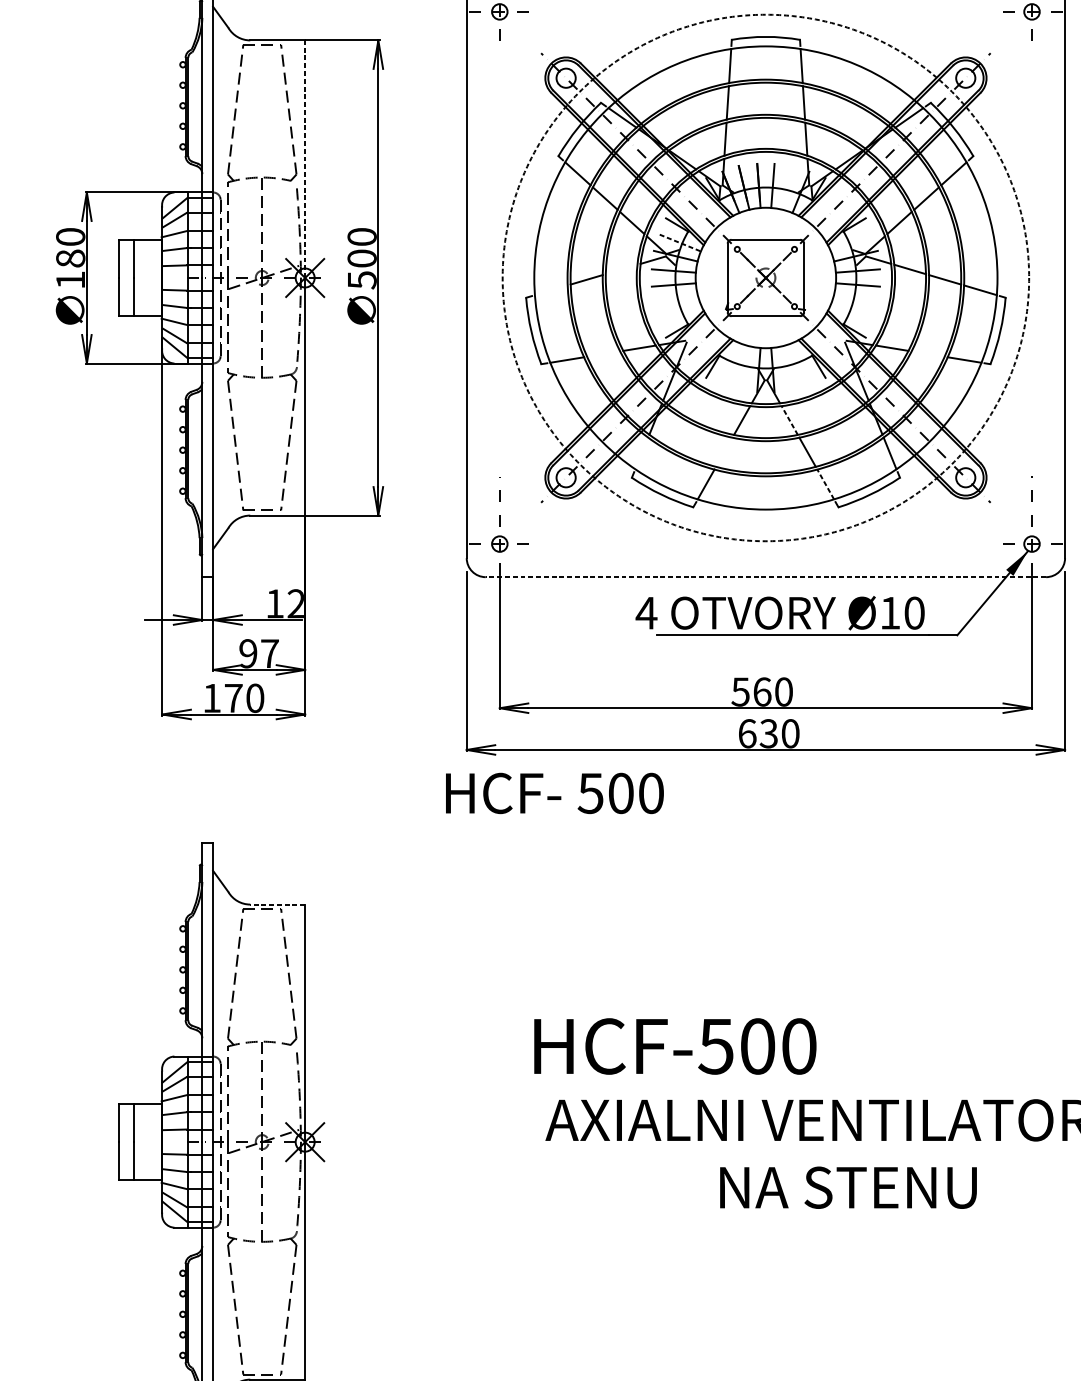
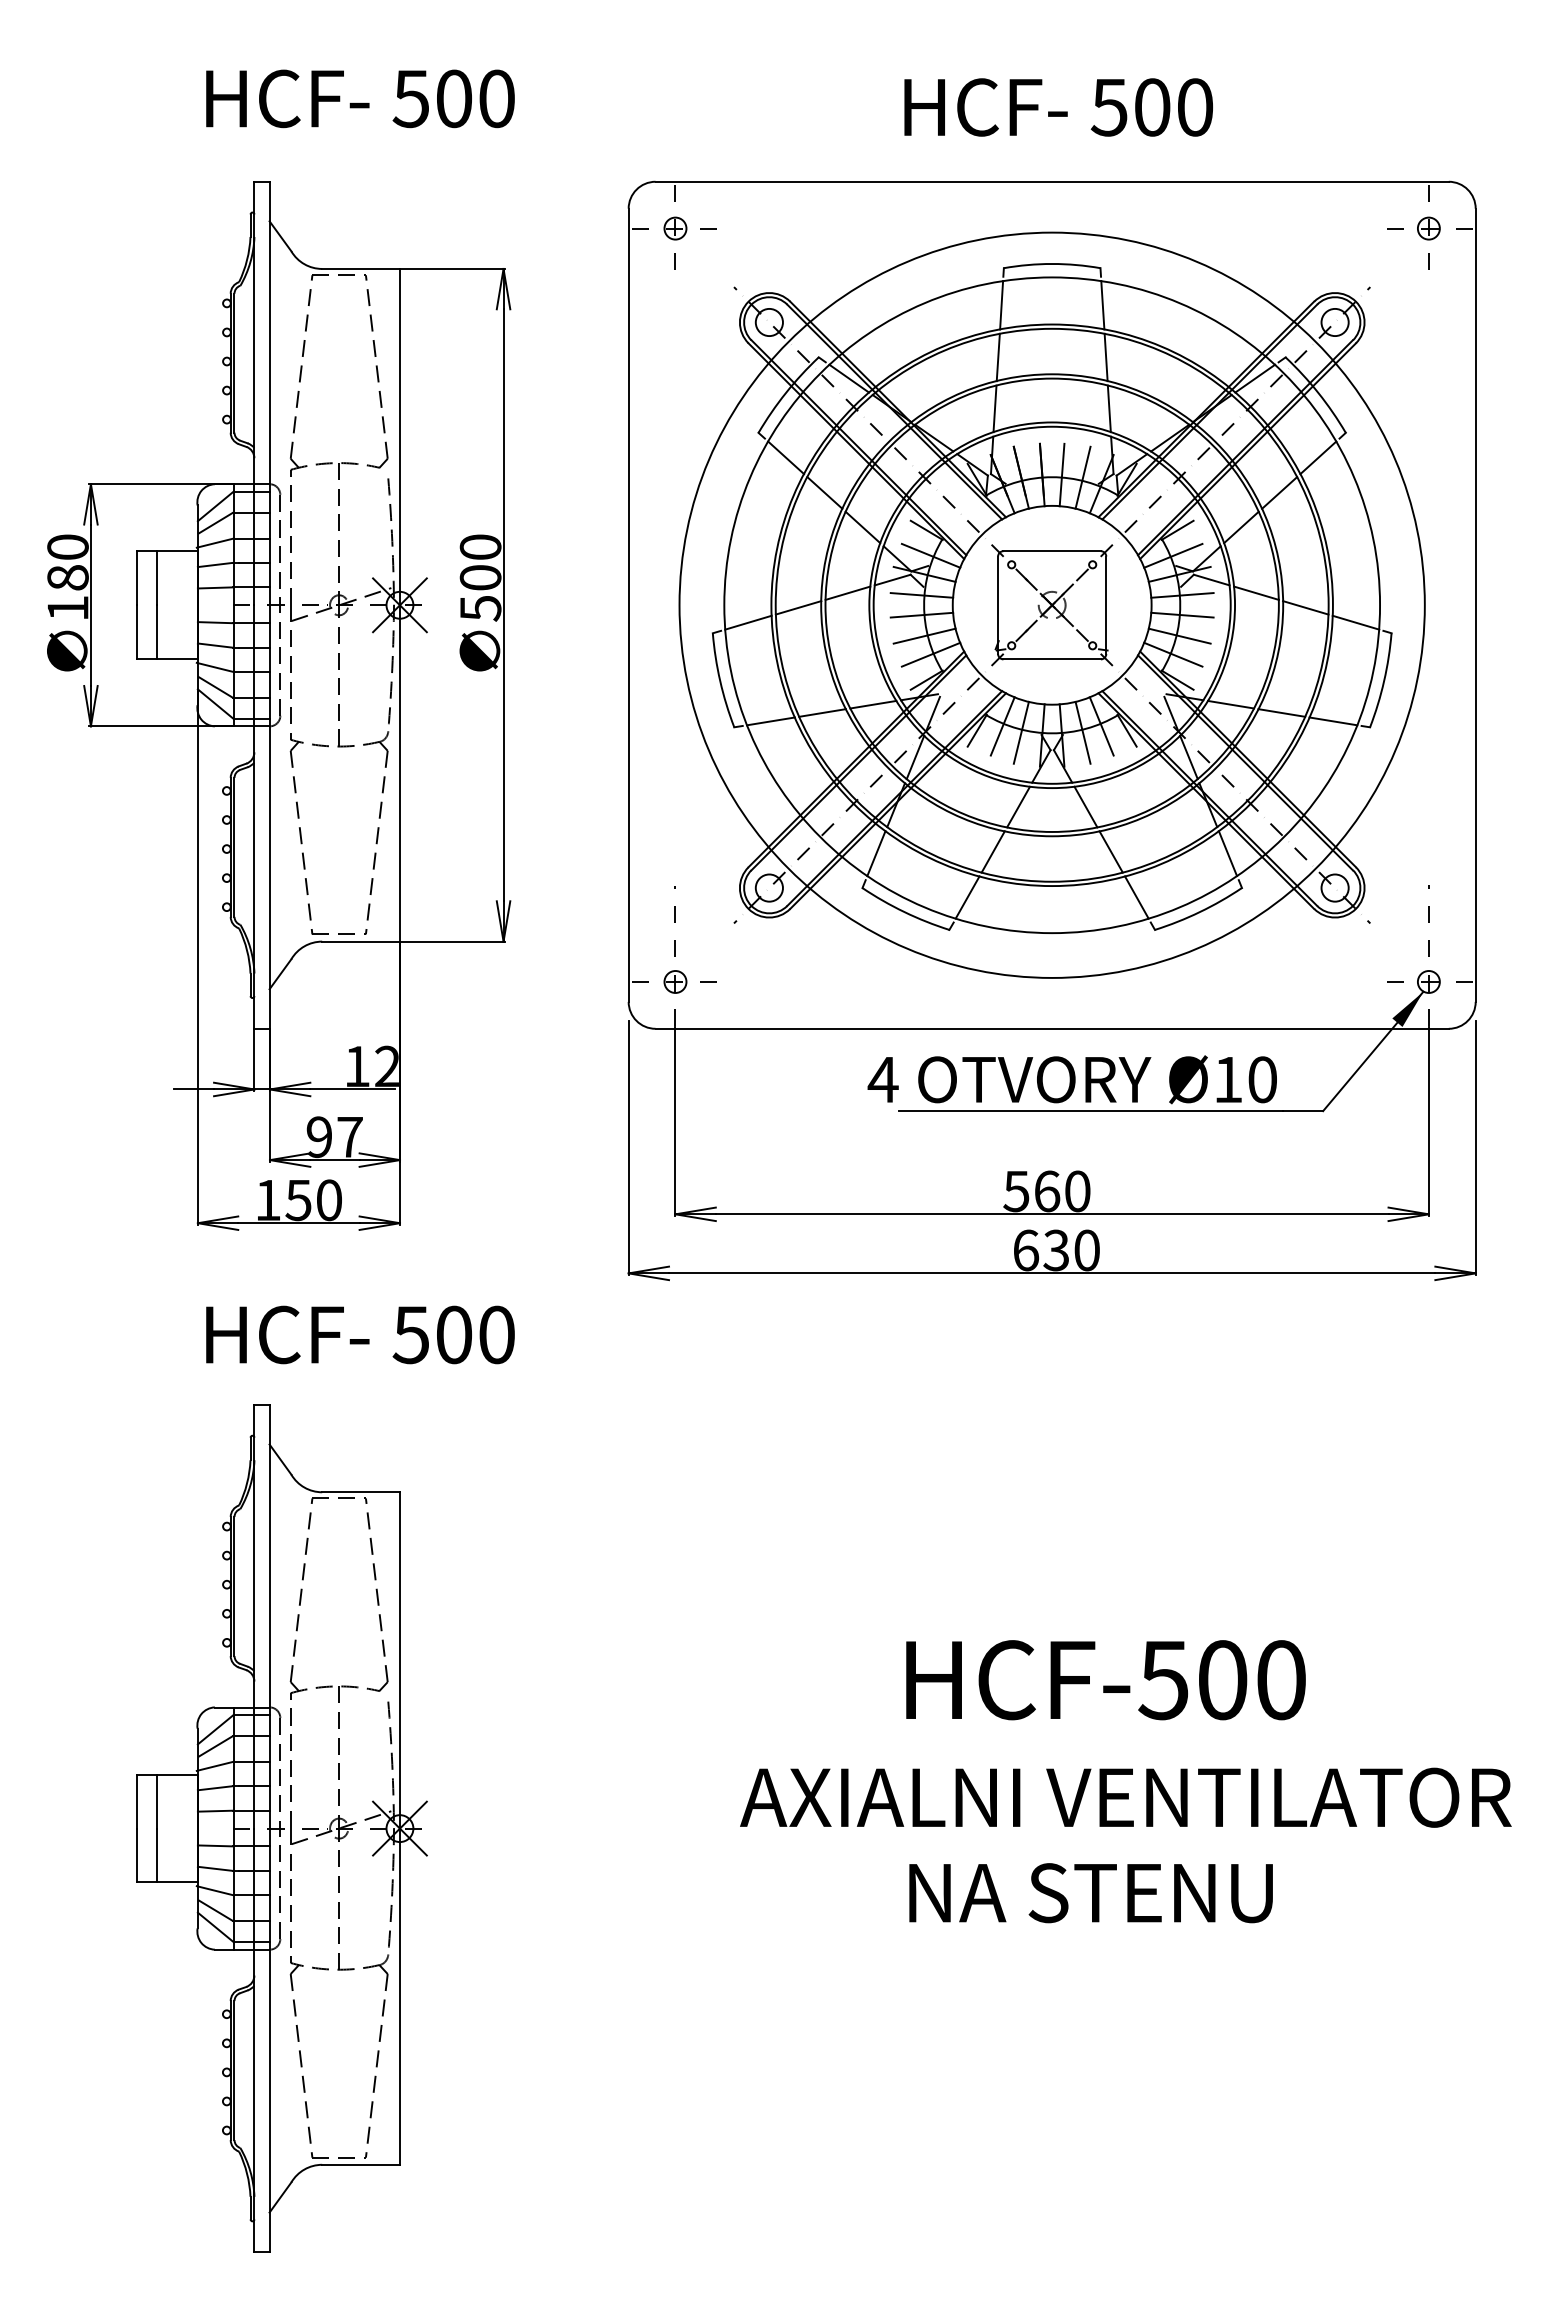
line: (304, 158) -> (399, 436), dashed -> solid
line: (787, 187) -> (1082, 477), added
line: (680, 242) -> (931, 555), dashed -> solid
line: (851, 242) -> (1173, 555), added
line: (621, 268) -> (847, 592), added
circle: (765, 277) -> (1051, 604), dashed -> solid
line: (551, 290) -> (748, 622), added
line: (675, 299) -> (924, 635), added
line: (855, 299) -> (1179, 635), added
line: (679, 312) -> (930, 654), added
line: (851, 312) -> (1173, 654), added
line: (603, 353) -> (822, 712), added
line: (927, 353) -> (1281, 712), added
line: (730, 363) -> (1002, 726), added
line: (800, 363) -> (1101, 726), added
line: (743, 367) -> (1020, 732), added
line: (787, 367) -> (1082, 732), added
line: (789, 420) -> (1085, 806), dashed -> solid
line: (723, 451) -> (992, 851), added
line: (641, 453) -> (876, 853), added
line: (825, 484) -> (1136, 897), dashed -> solid
line: (766, 576) -> (1052, 1028), dashed -> solid
text: (233, 698) -> (298, 1200), 170 -> 150
text: (554, 793) -> (360, 1334), moved
line: (278, 904) -> (361, 1492), dashed -> solid
text: (675, 1046) -> (1105, 1680), moved
text: (848, 1187) -> (1090, 1893), moved

